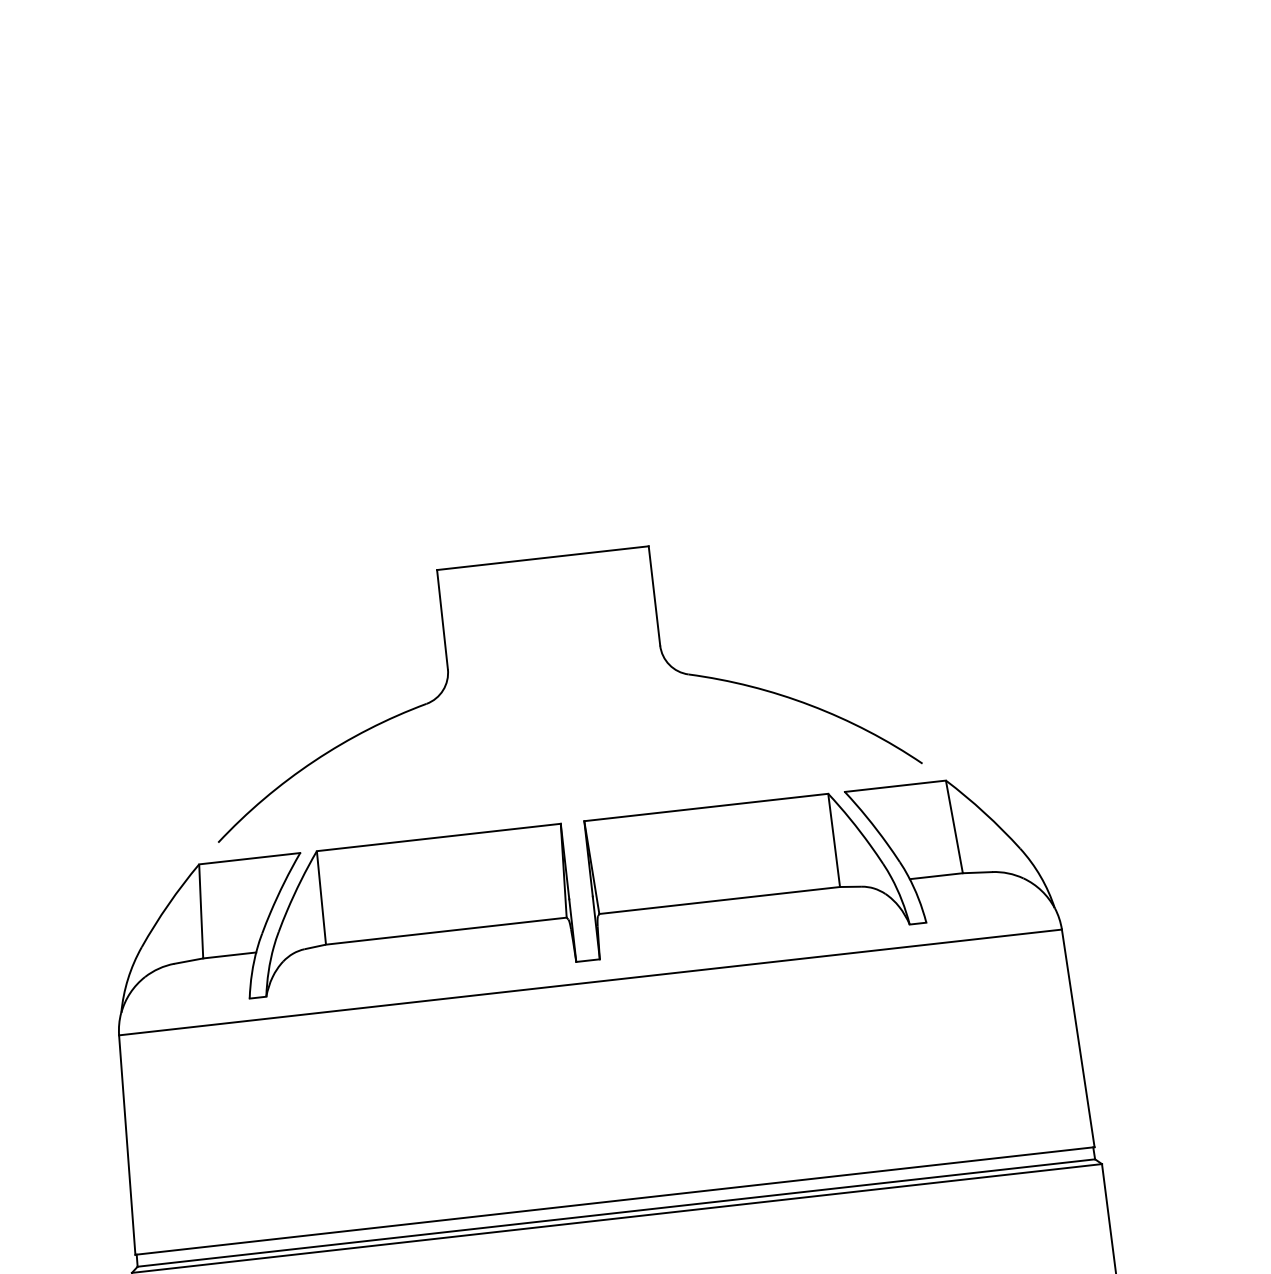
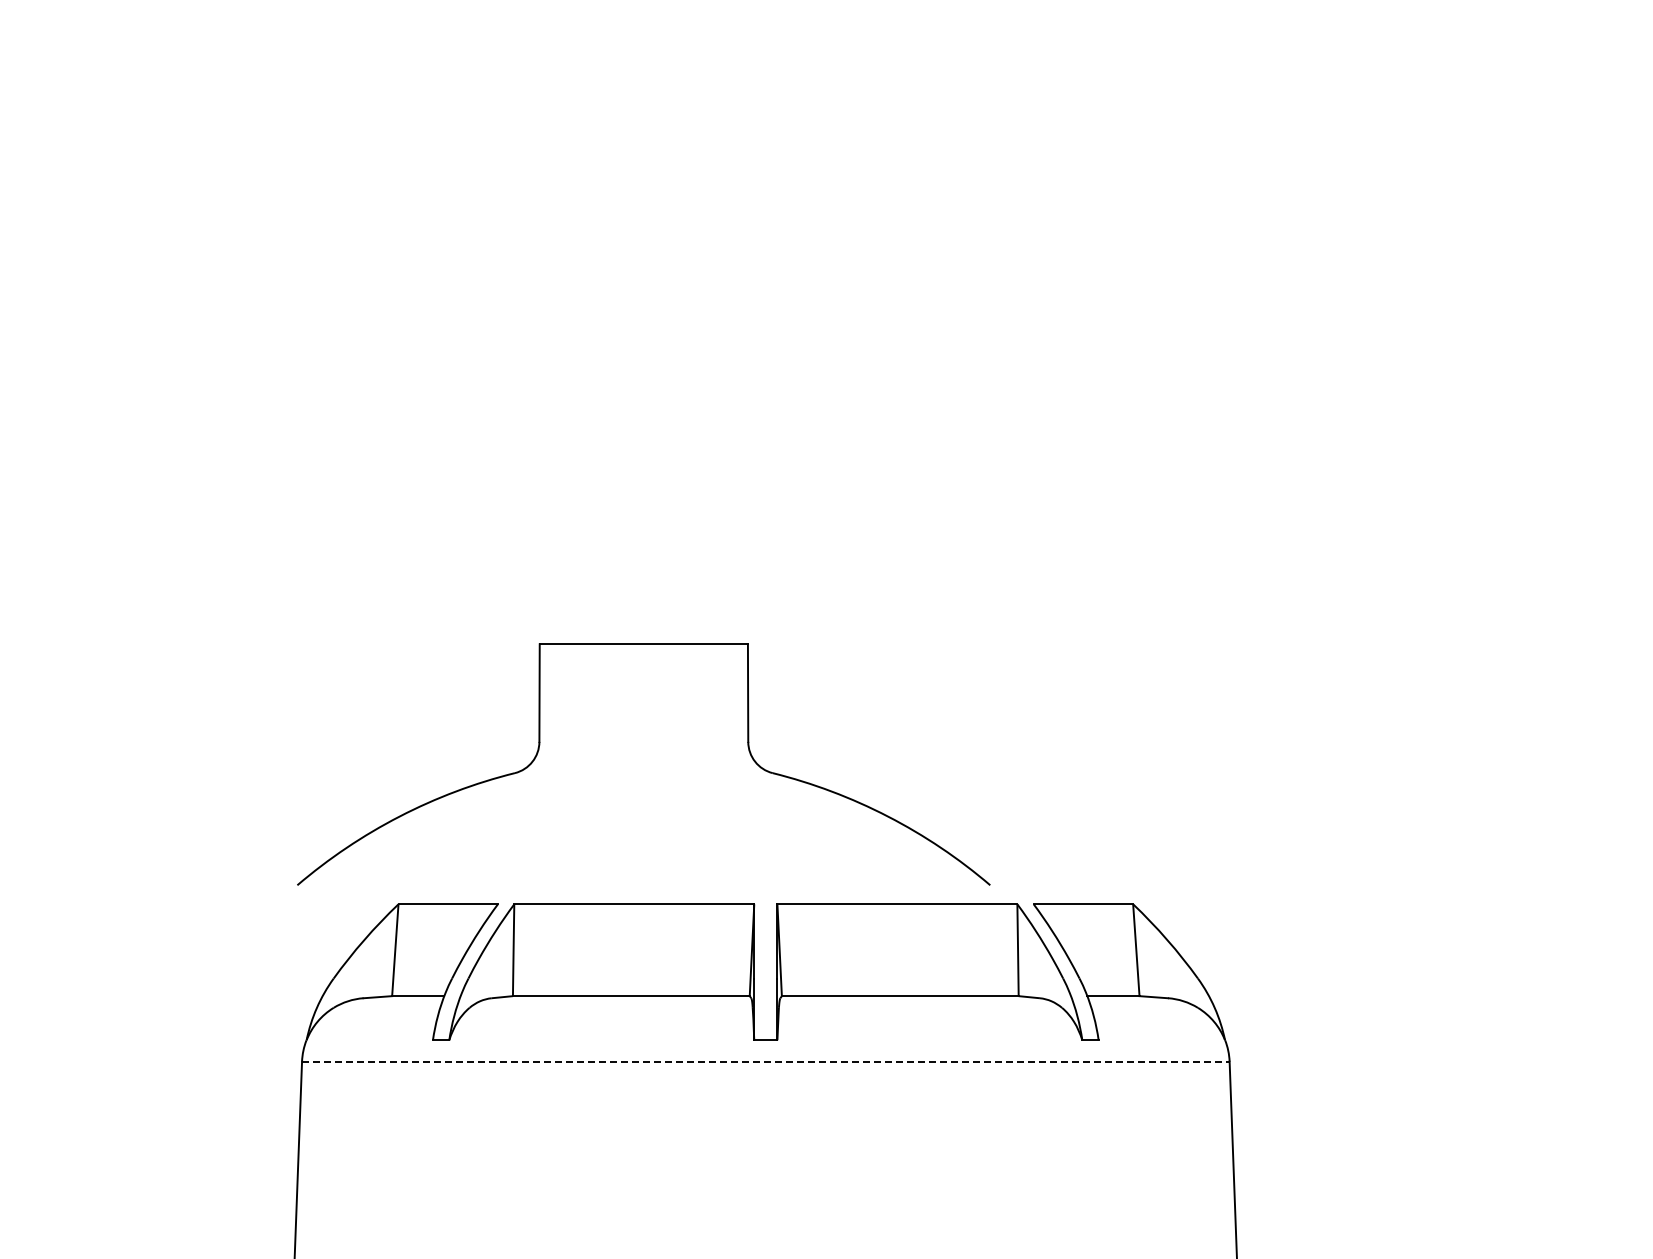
part: (449, 672) -> (540, 745), moved
line: (590, 982) -> (765, 1061), solid -> dashed

